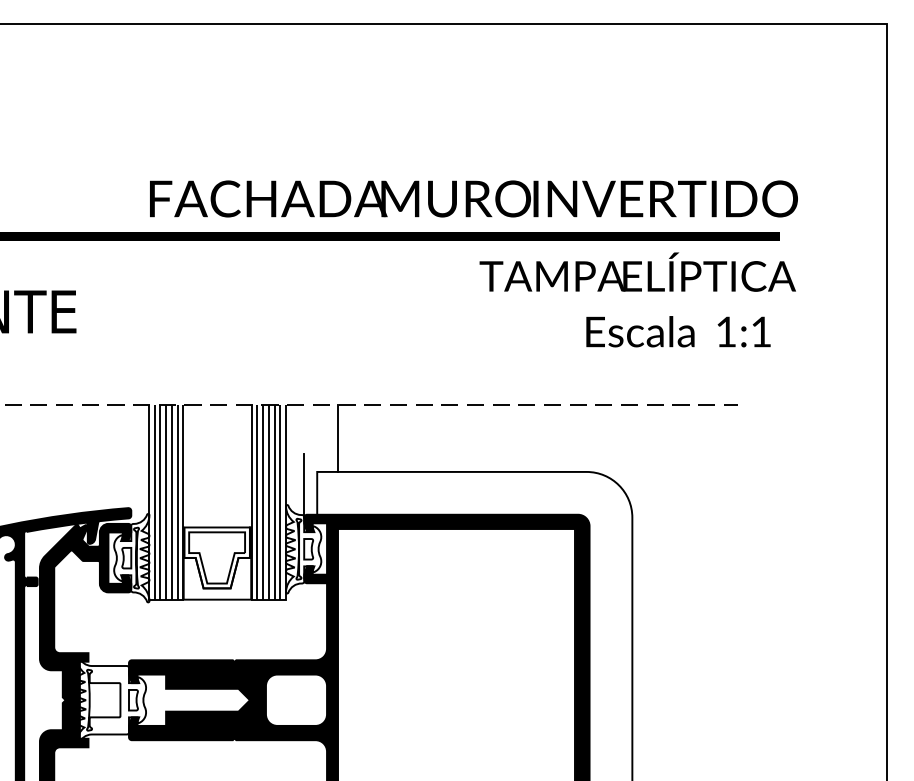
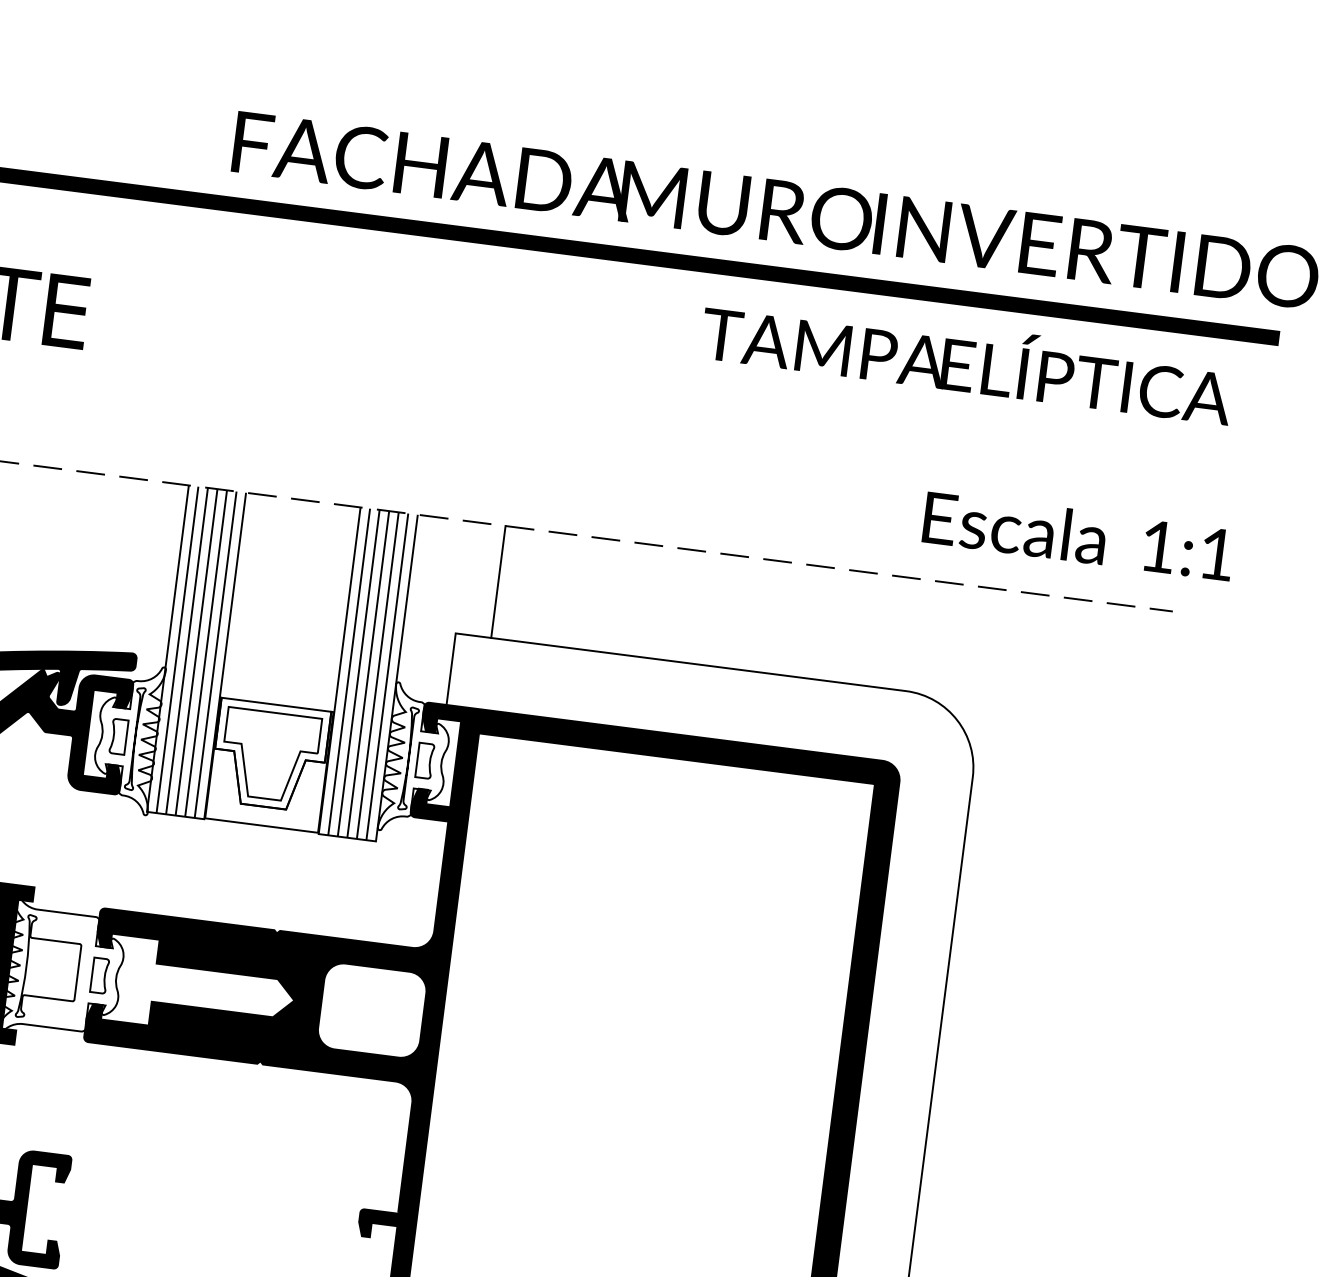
text: (637, 271) -> (967, 358), moved
text: (678, 331) -> (1078, 535), moved
line: (304, 485) -> (431, 653), removed

